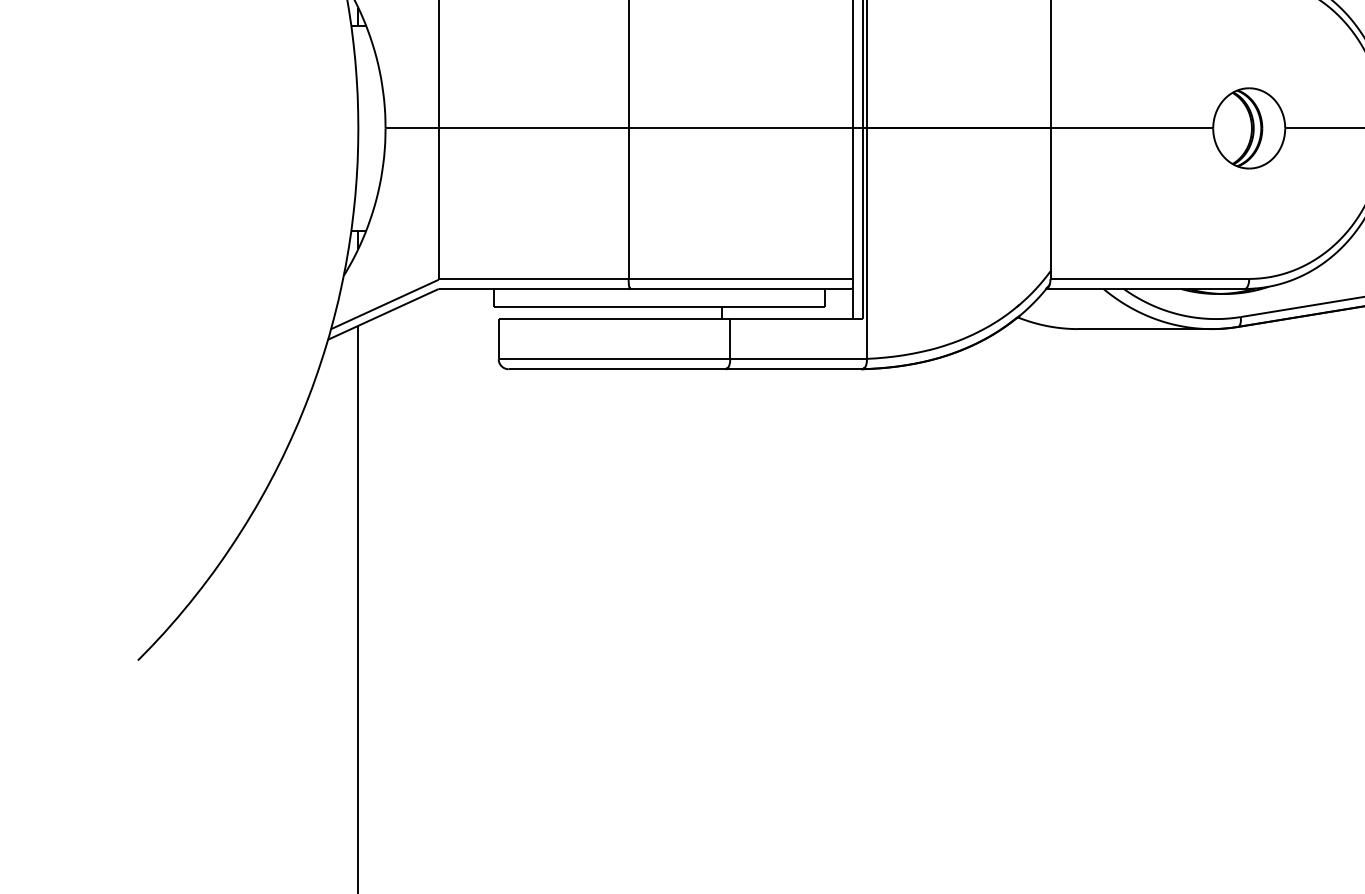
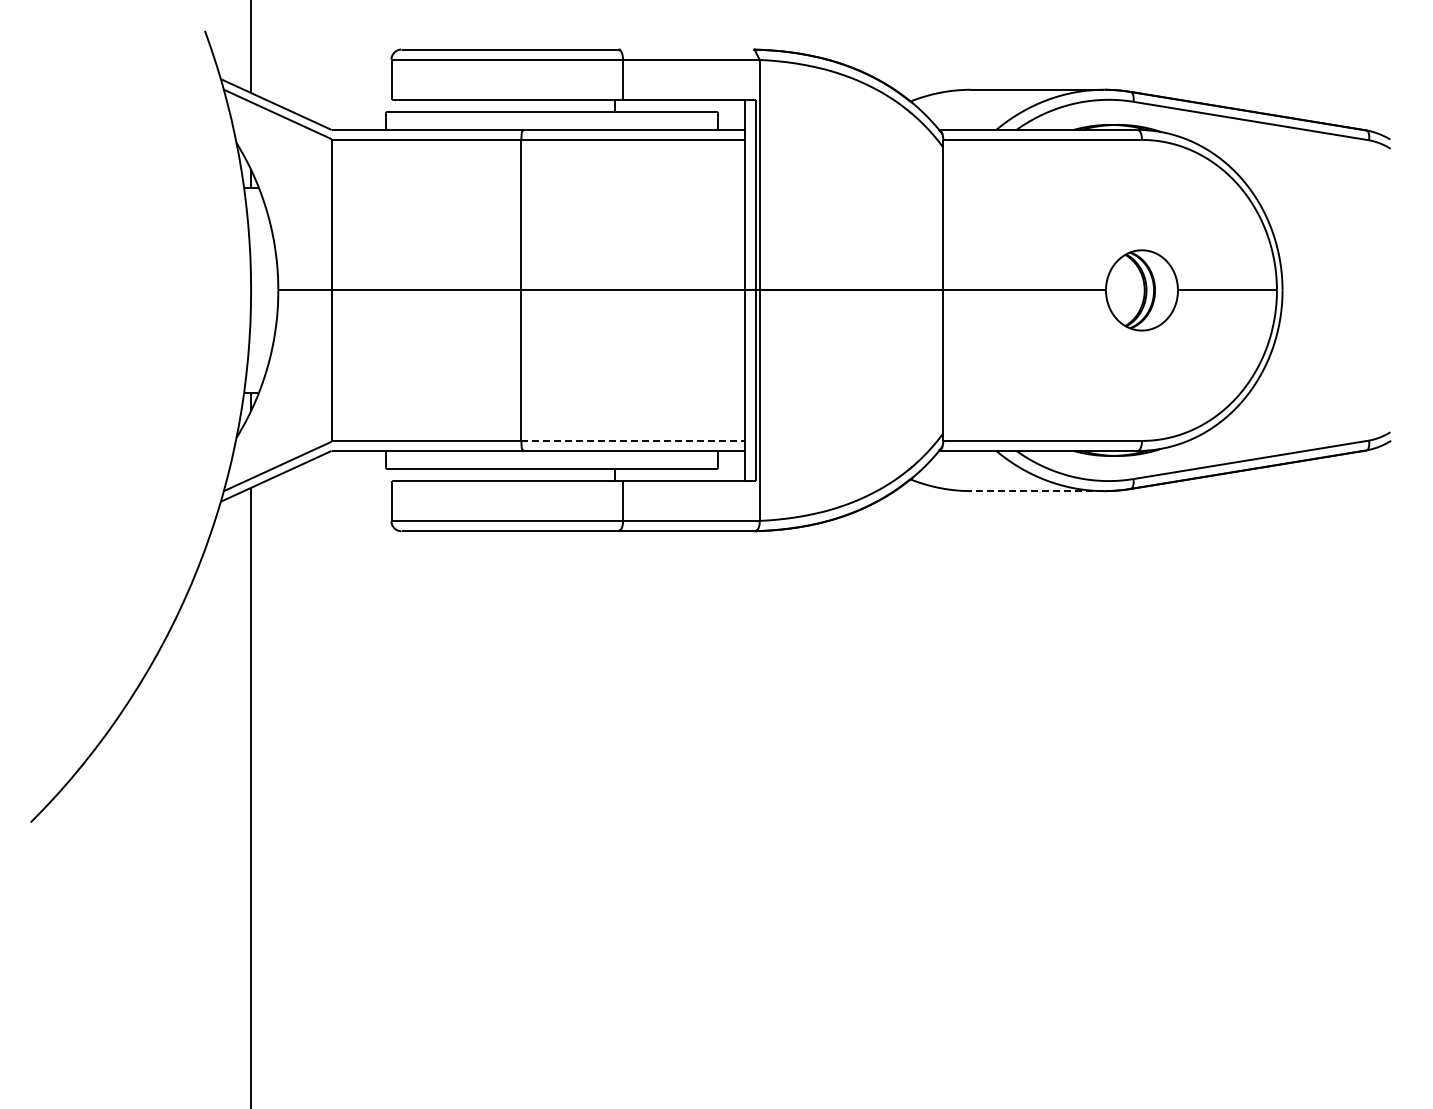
line: (740, 278) -> (633, 440), solid -> dashed
line: (1144, 329) -> (1037, 491), solid -> dashed

